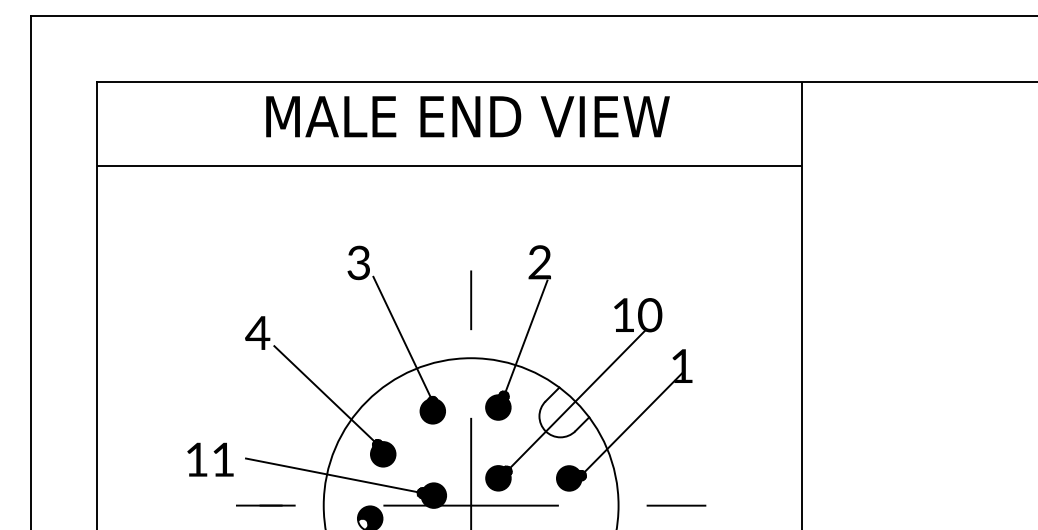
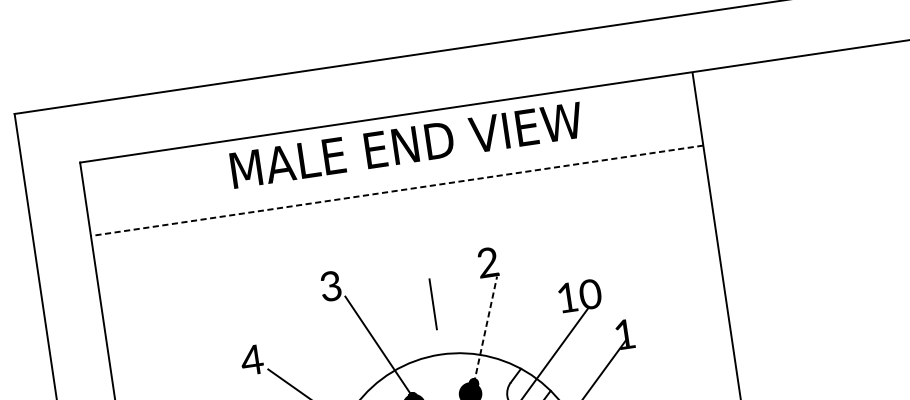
line: (449, 166) -> (397, 190), solid -> dashed
line: (526, 337) -> (486, 329), solid -> dashed

